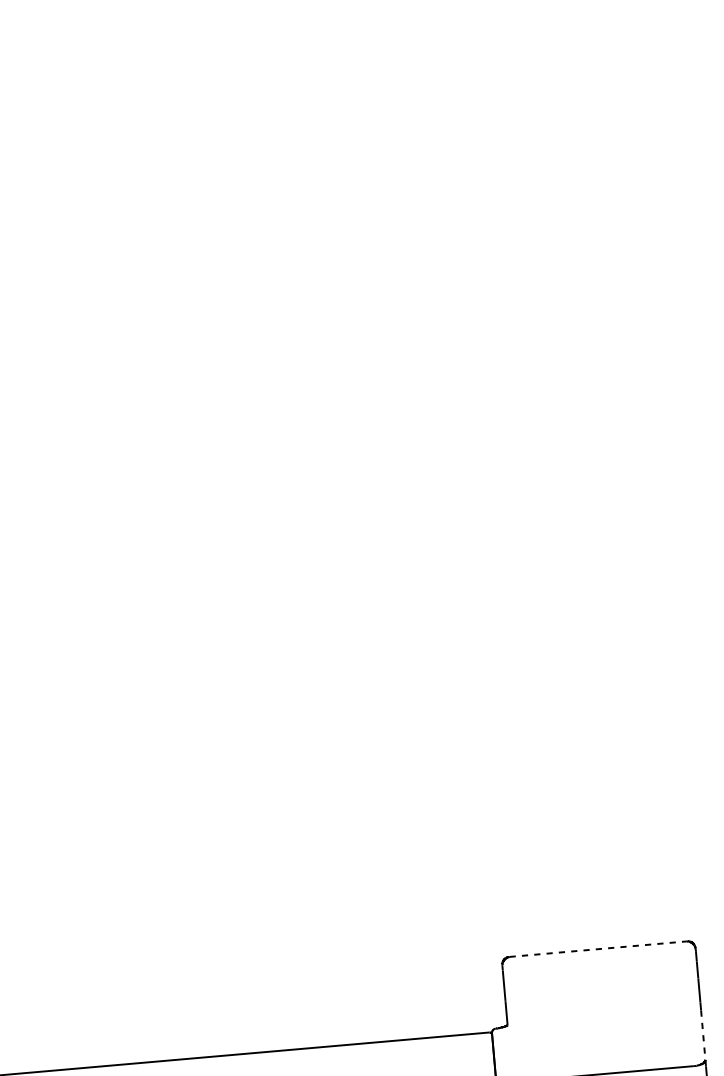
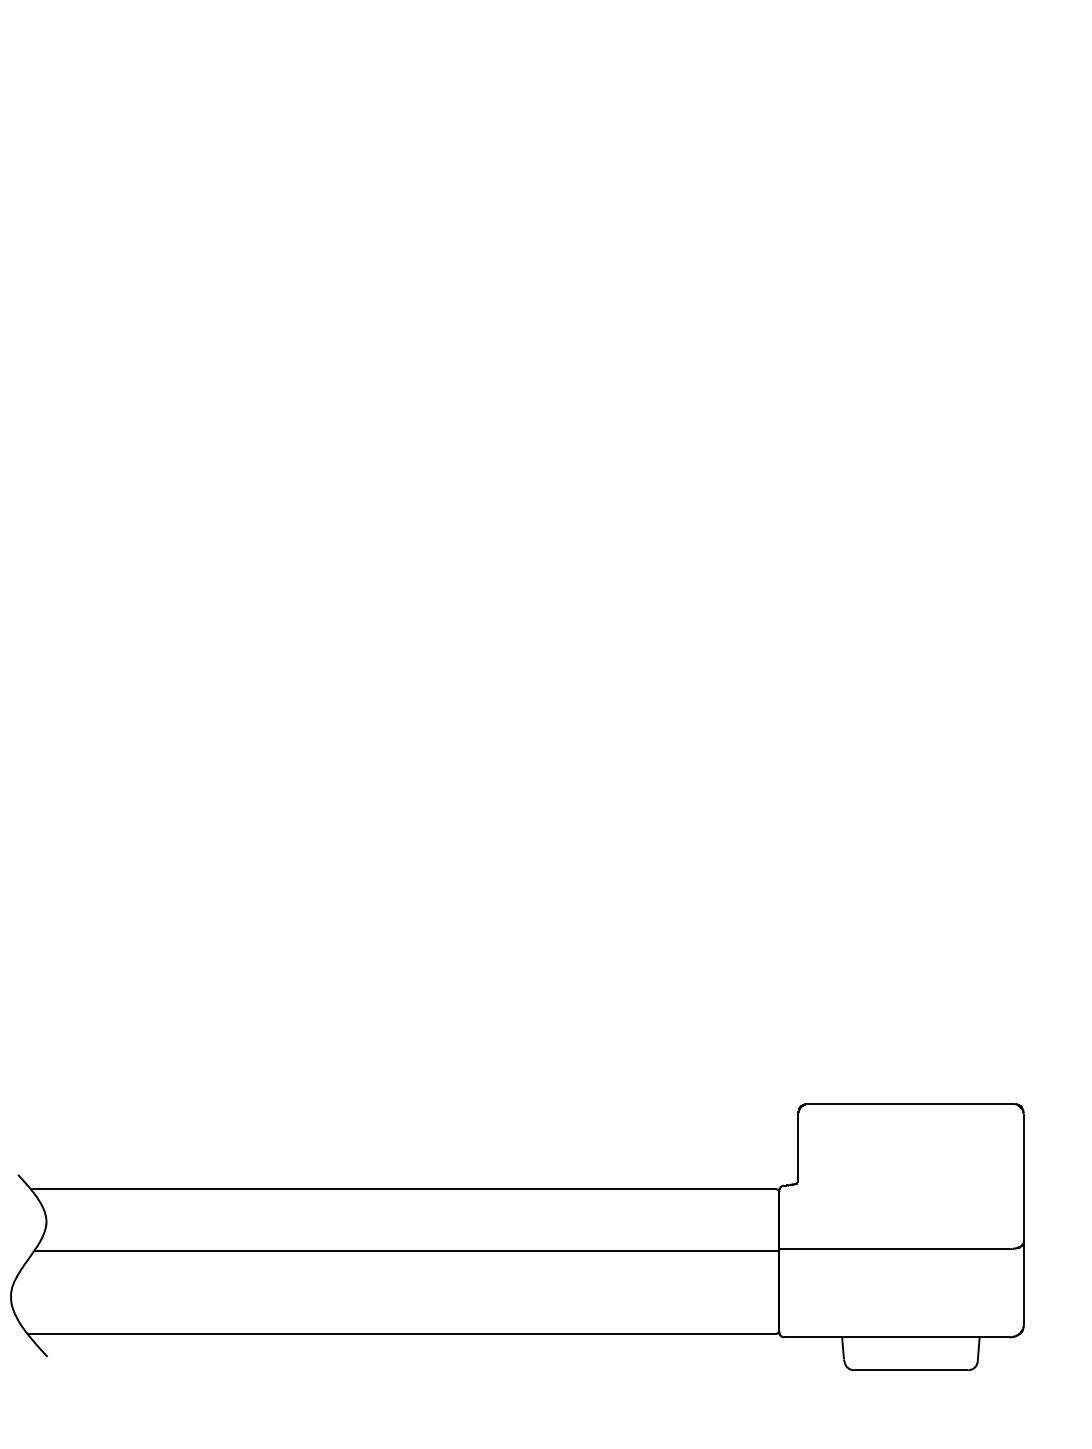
line: (598, 949) -> (911, 1104), dashed -> solid
line: (703, 1038) -> (1023, 1218), dashed -> solid

